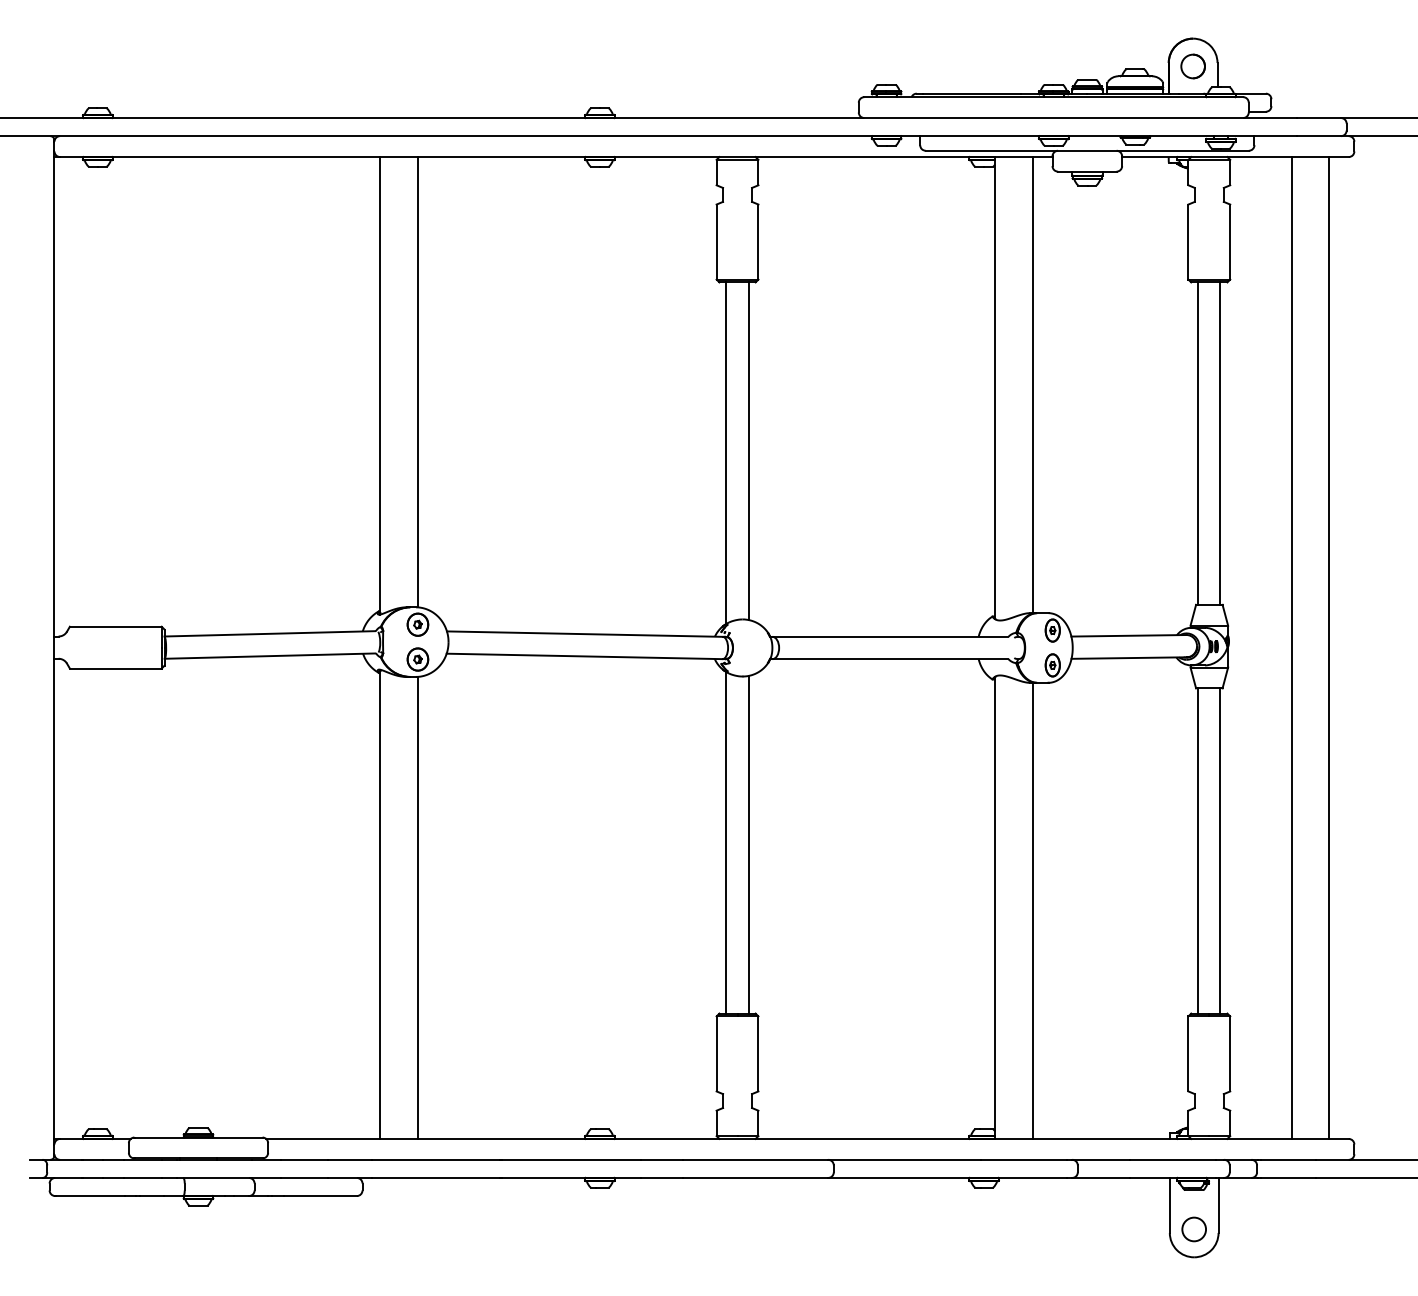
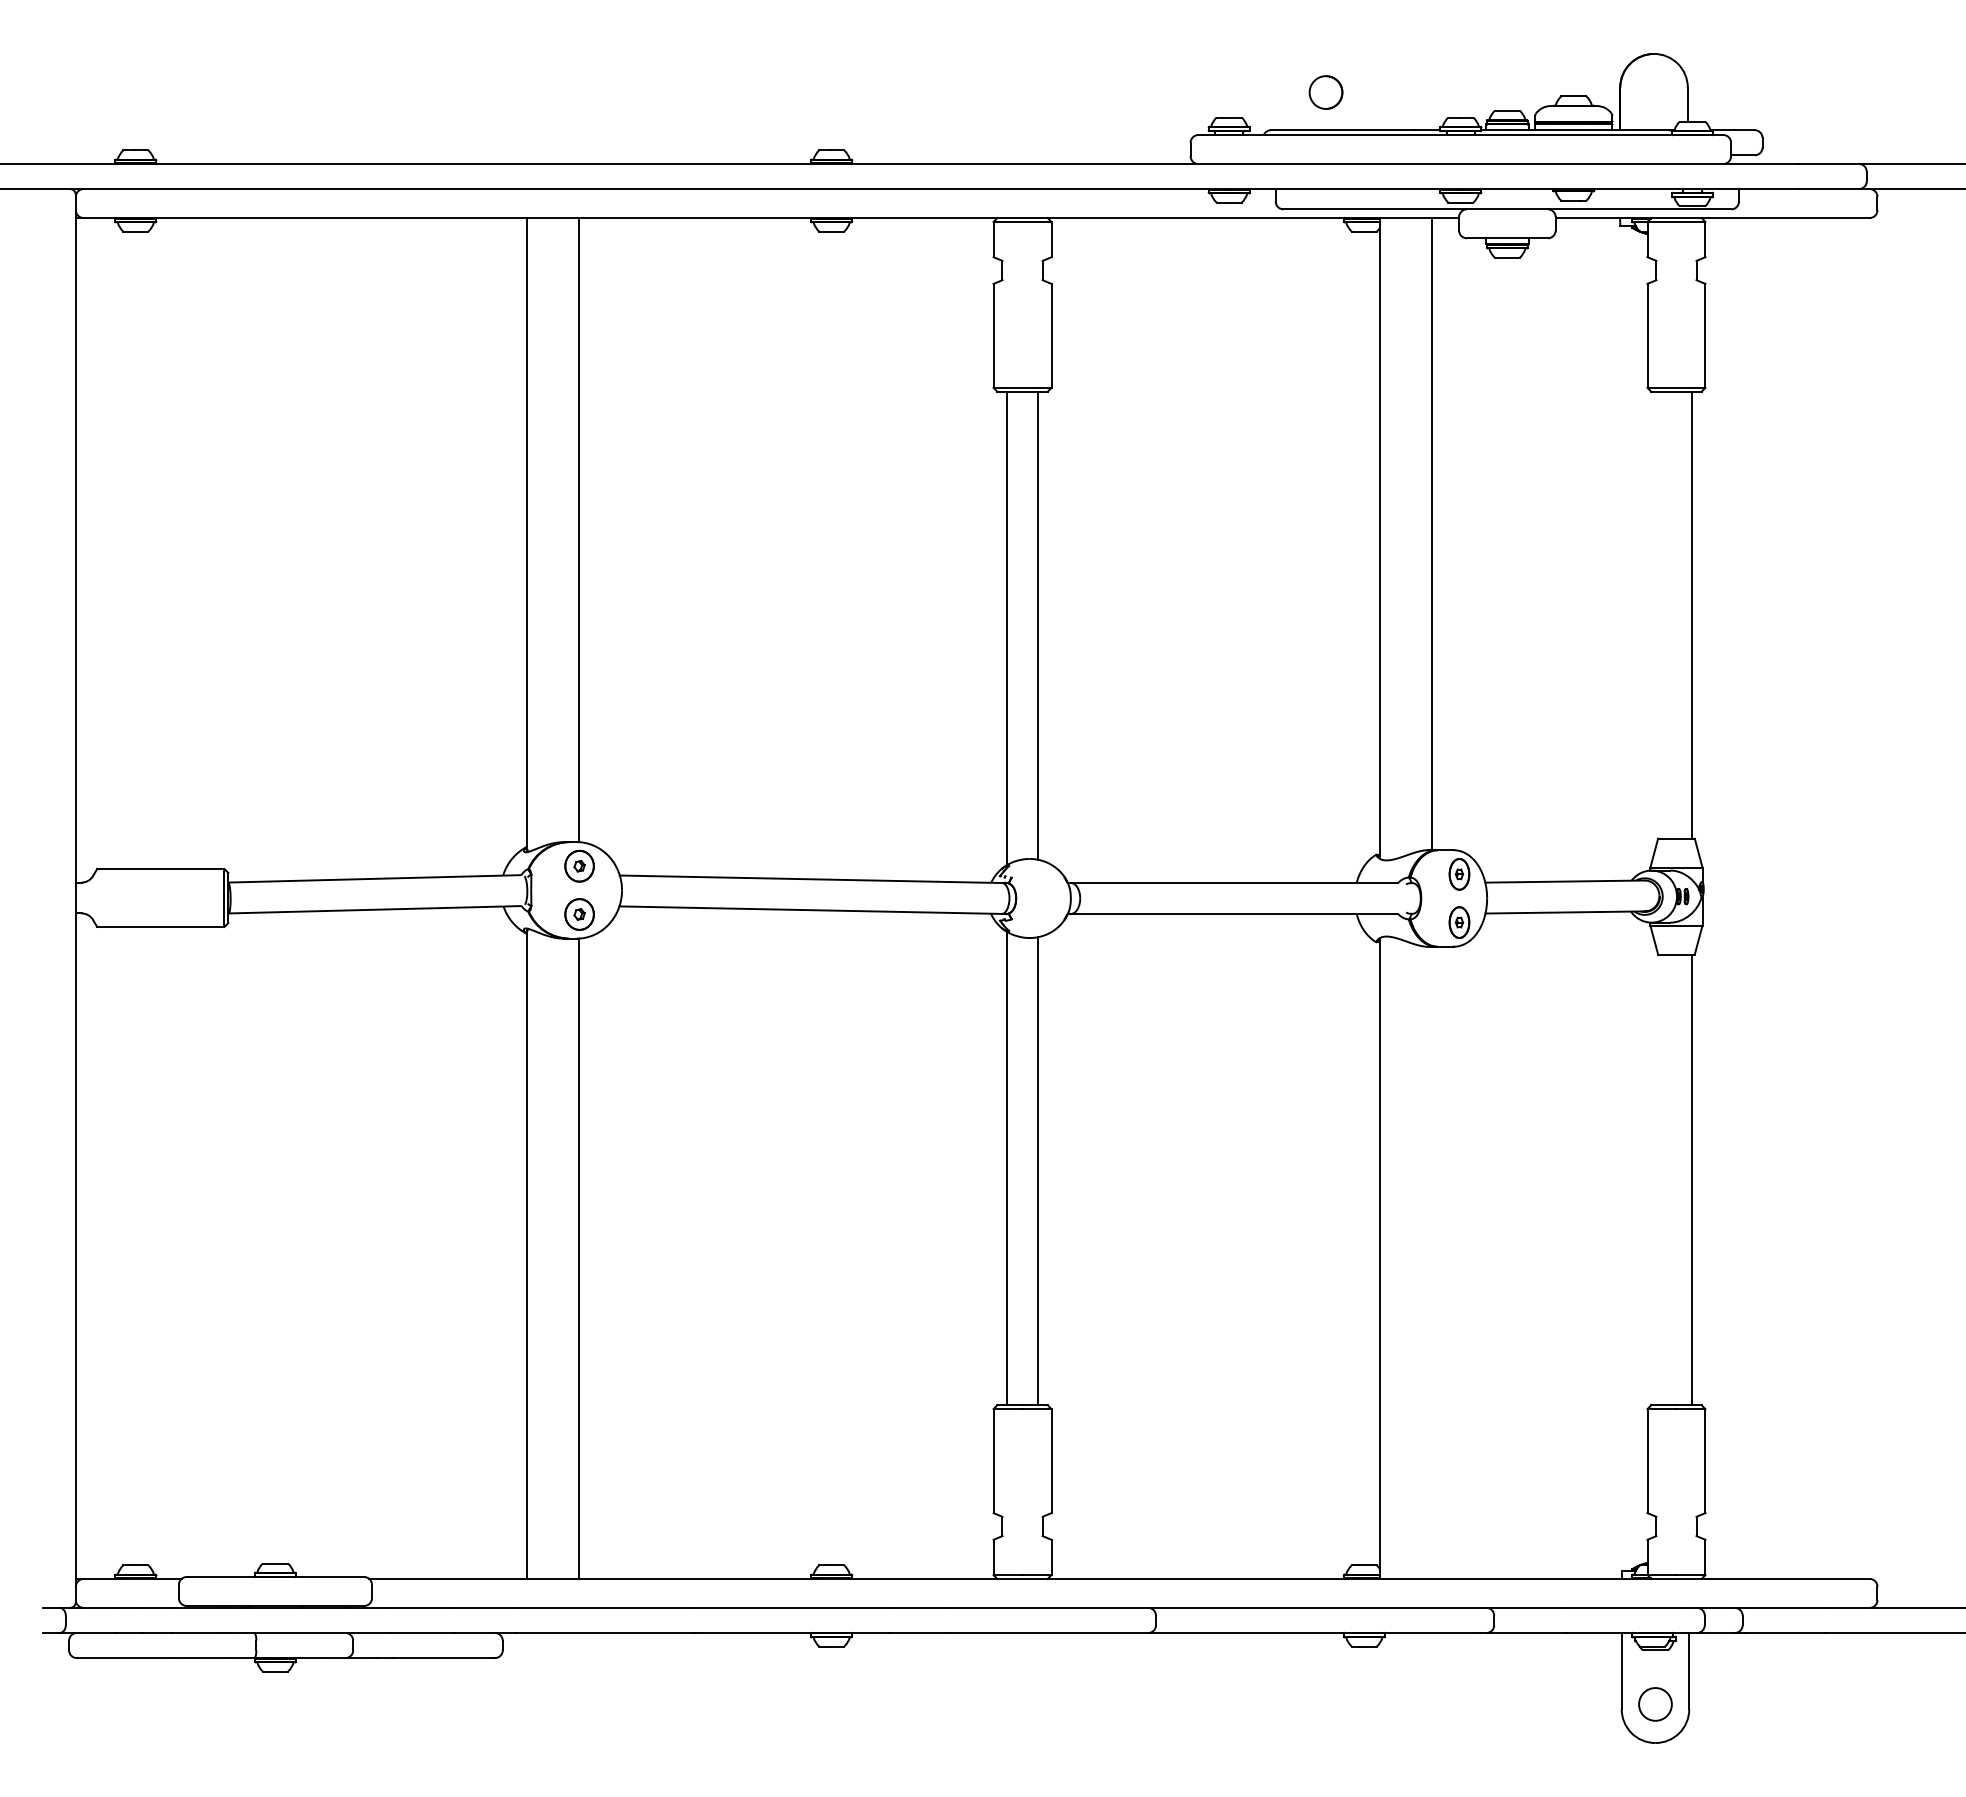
part: (1192, 66) -> (1325, 92), moved
line: (1198, 443) -> (1661, 614), removed
line: (1291, 648) -> (1790, 898), removed
line: (1329, 648) -> (1842, 898), removed
line: (1198, 850) -> (1661, 1179), removed
line: (1032, 910) -> (1431, 1262), removed

